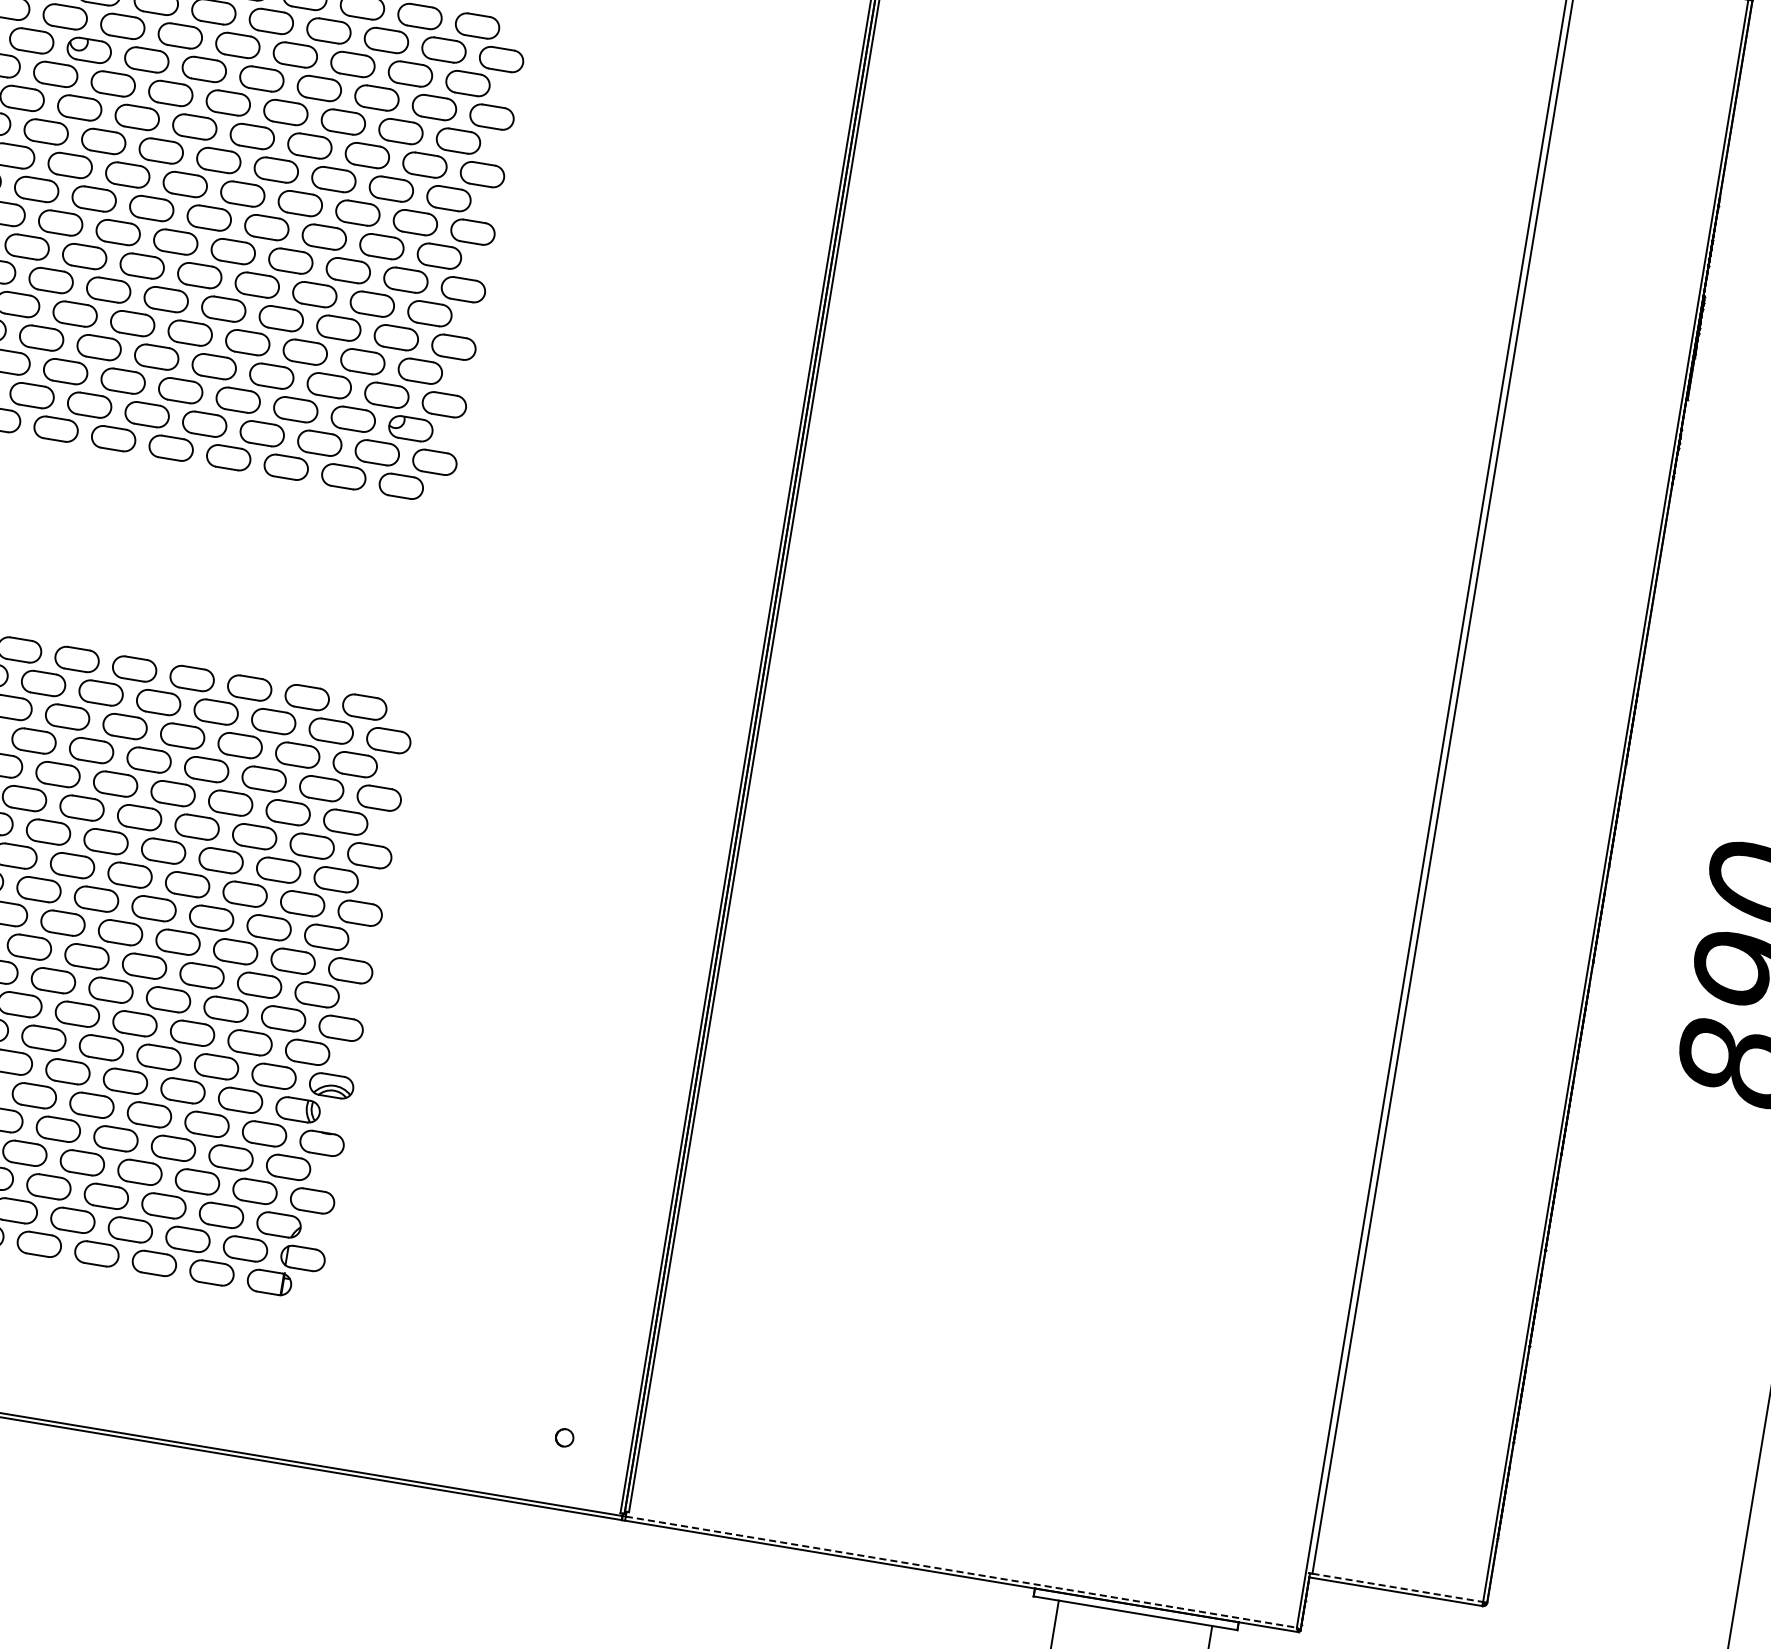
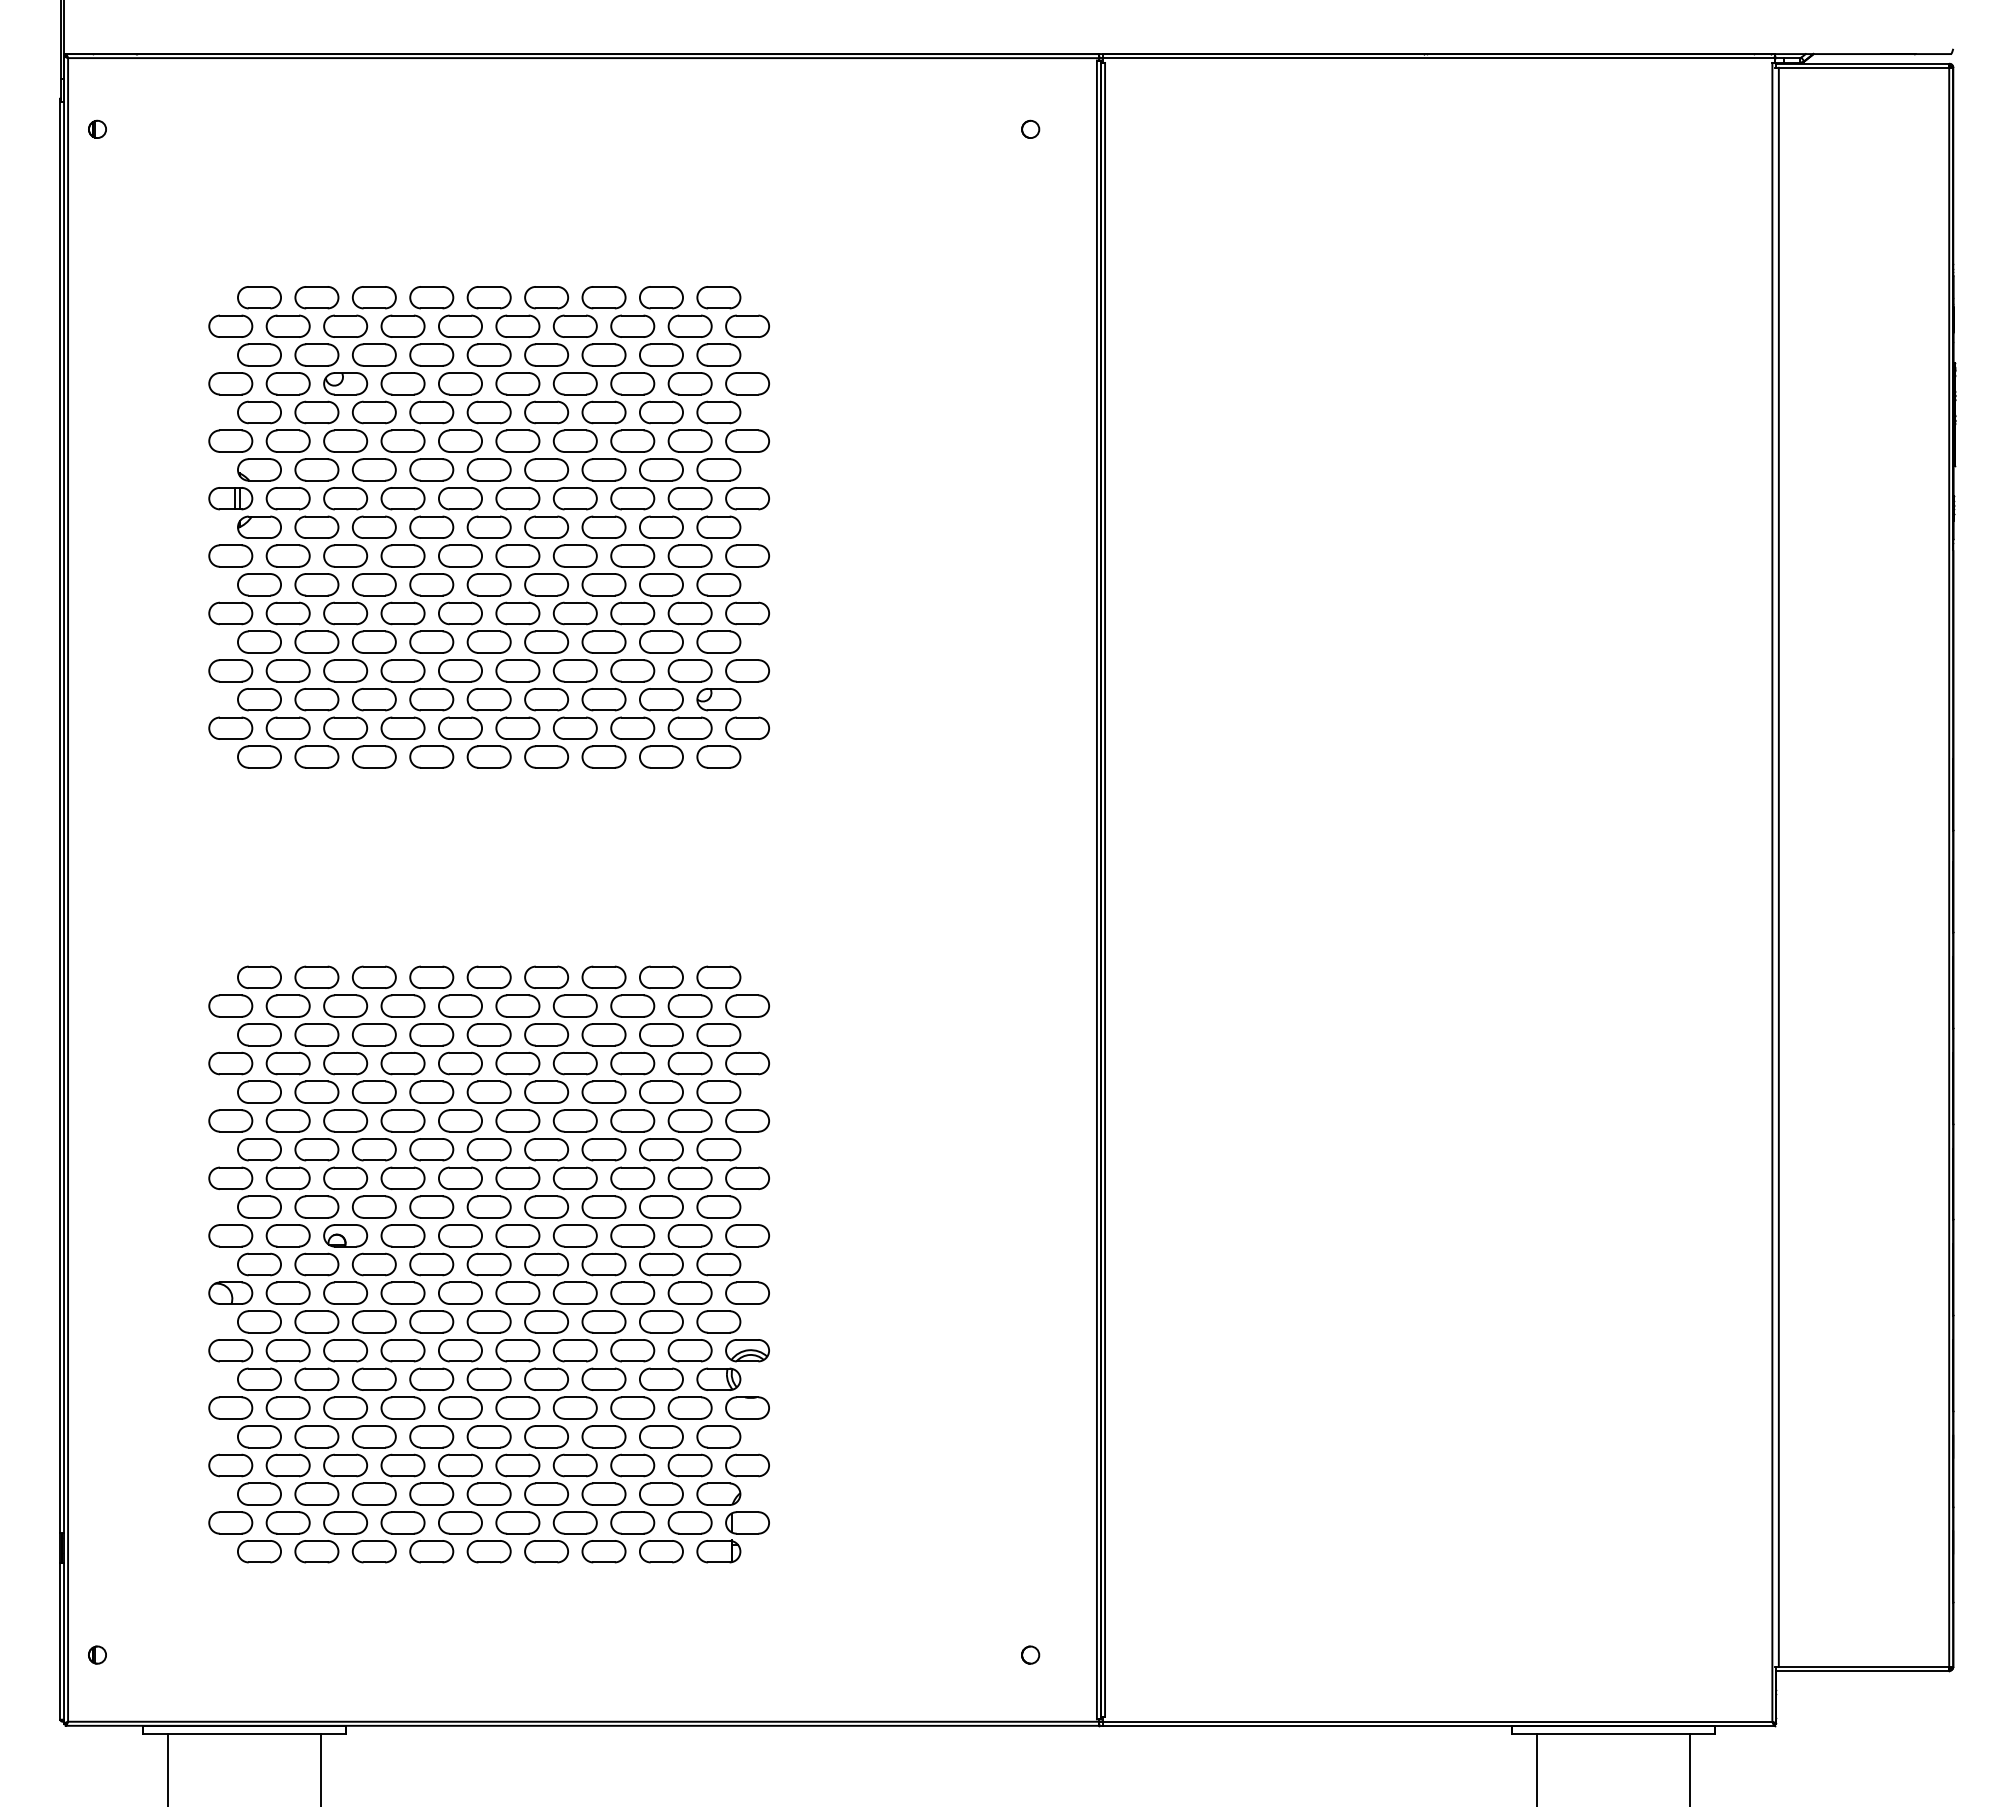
line: (961, 1571) -> (1437, 1721), dashed -> solid
line: (1398, 1587) -> (1864, 1666), dashed -> solid

